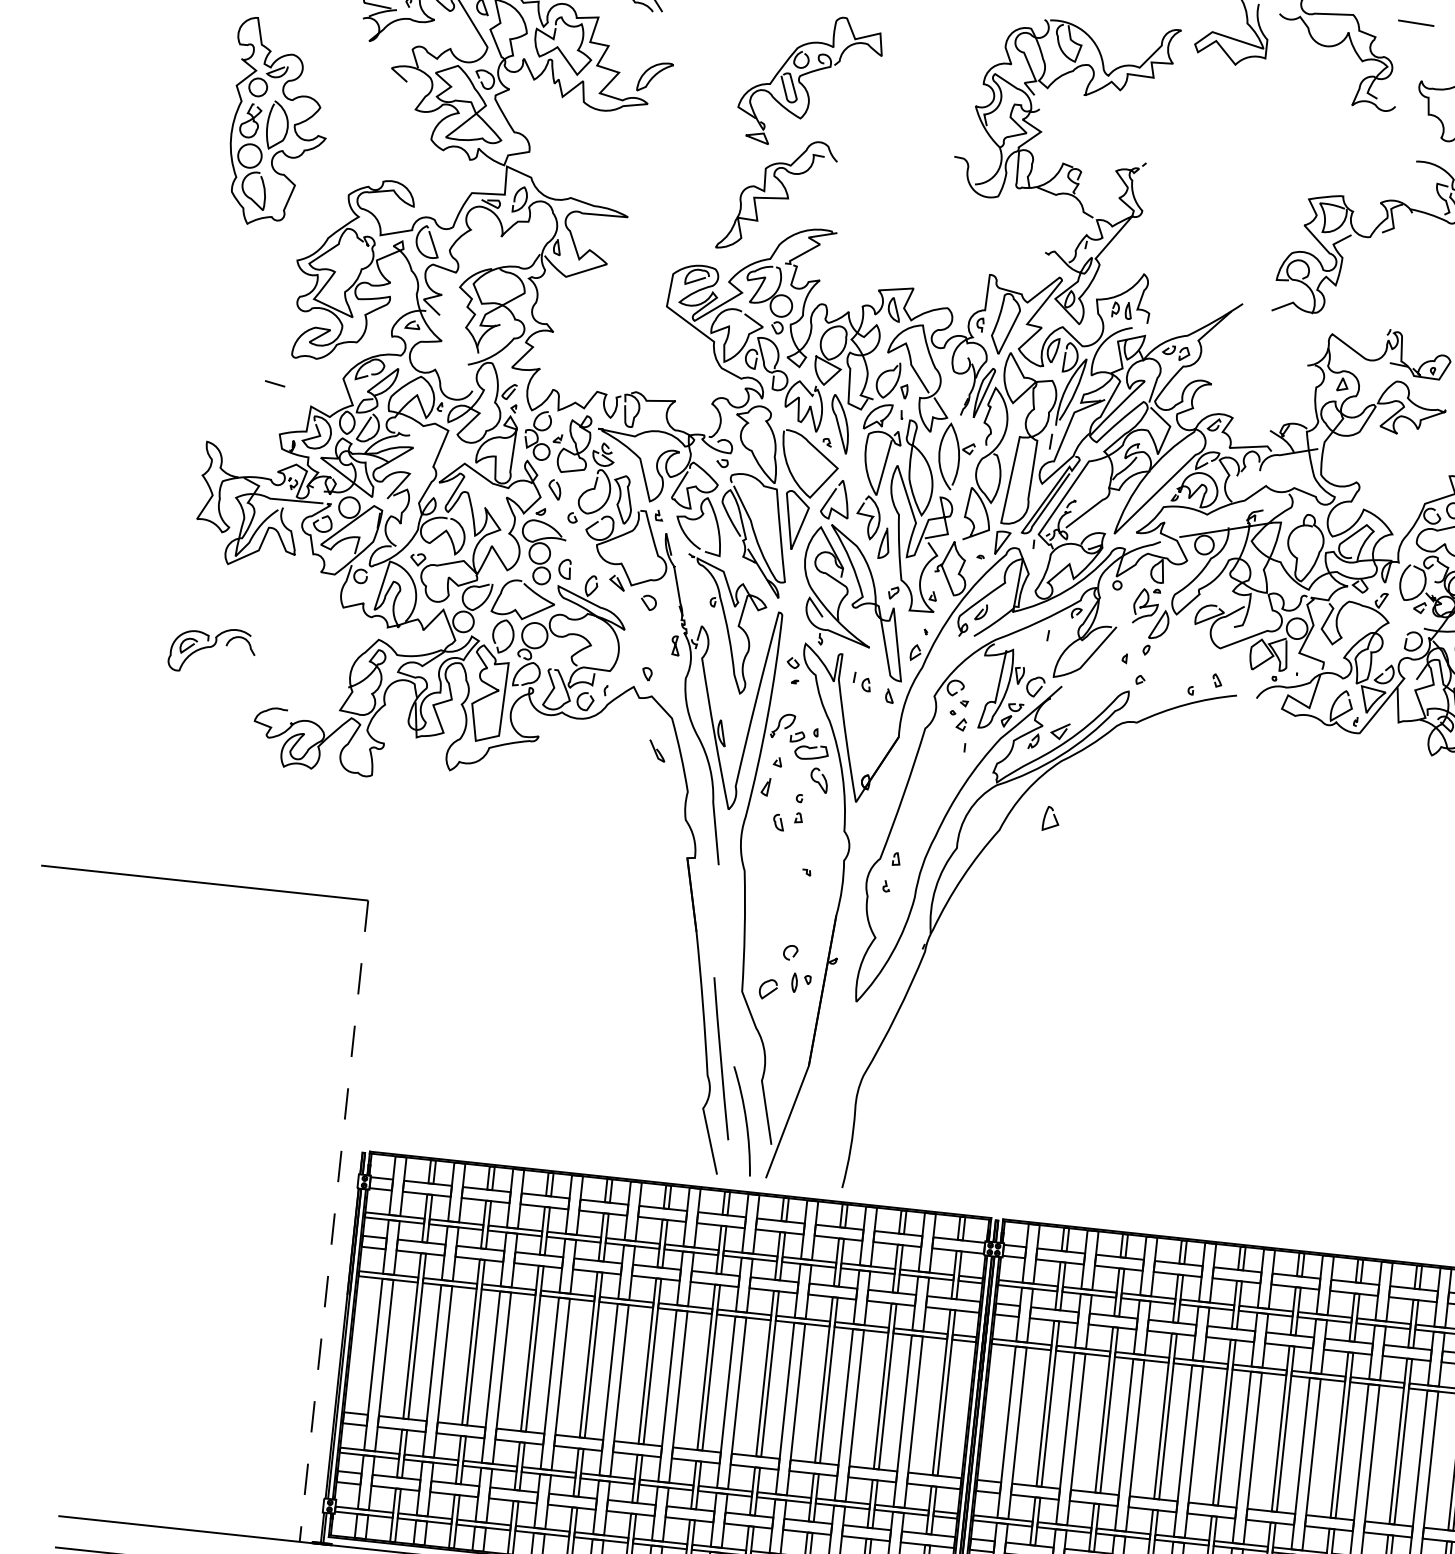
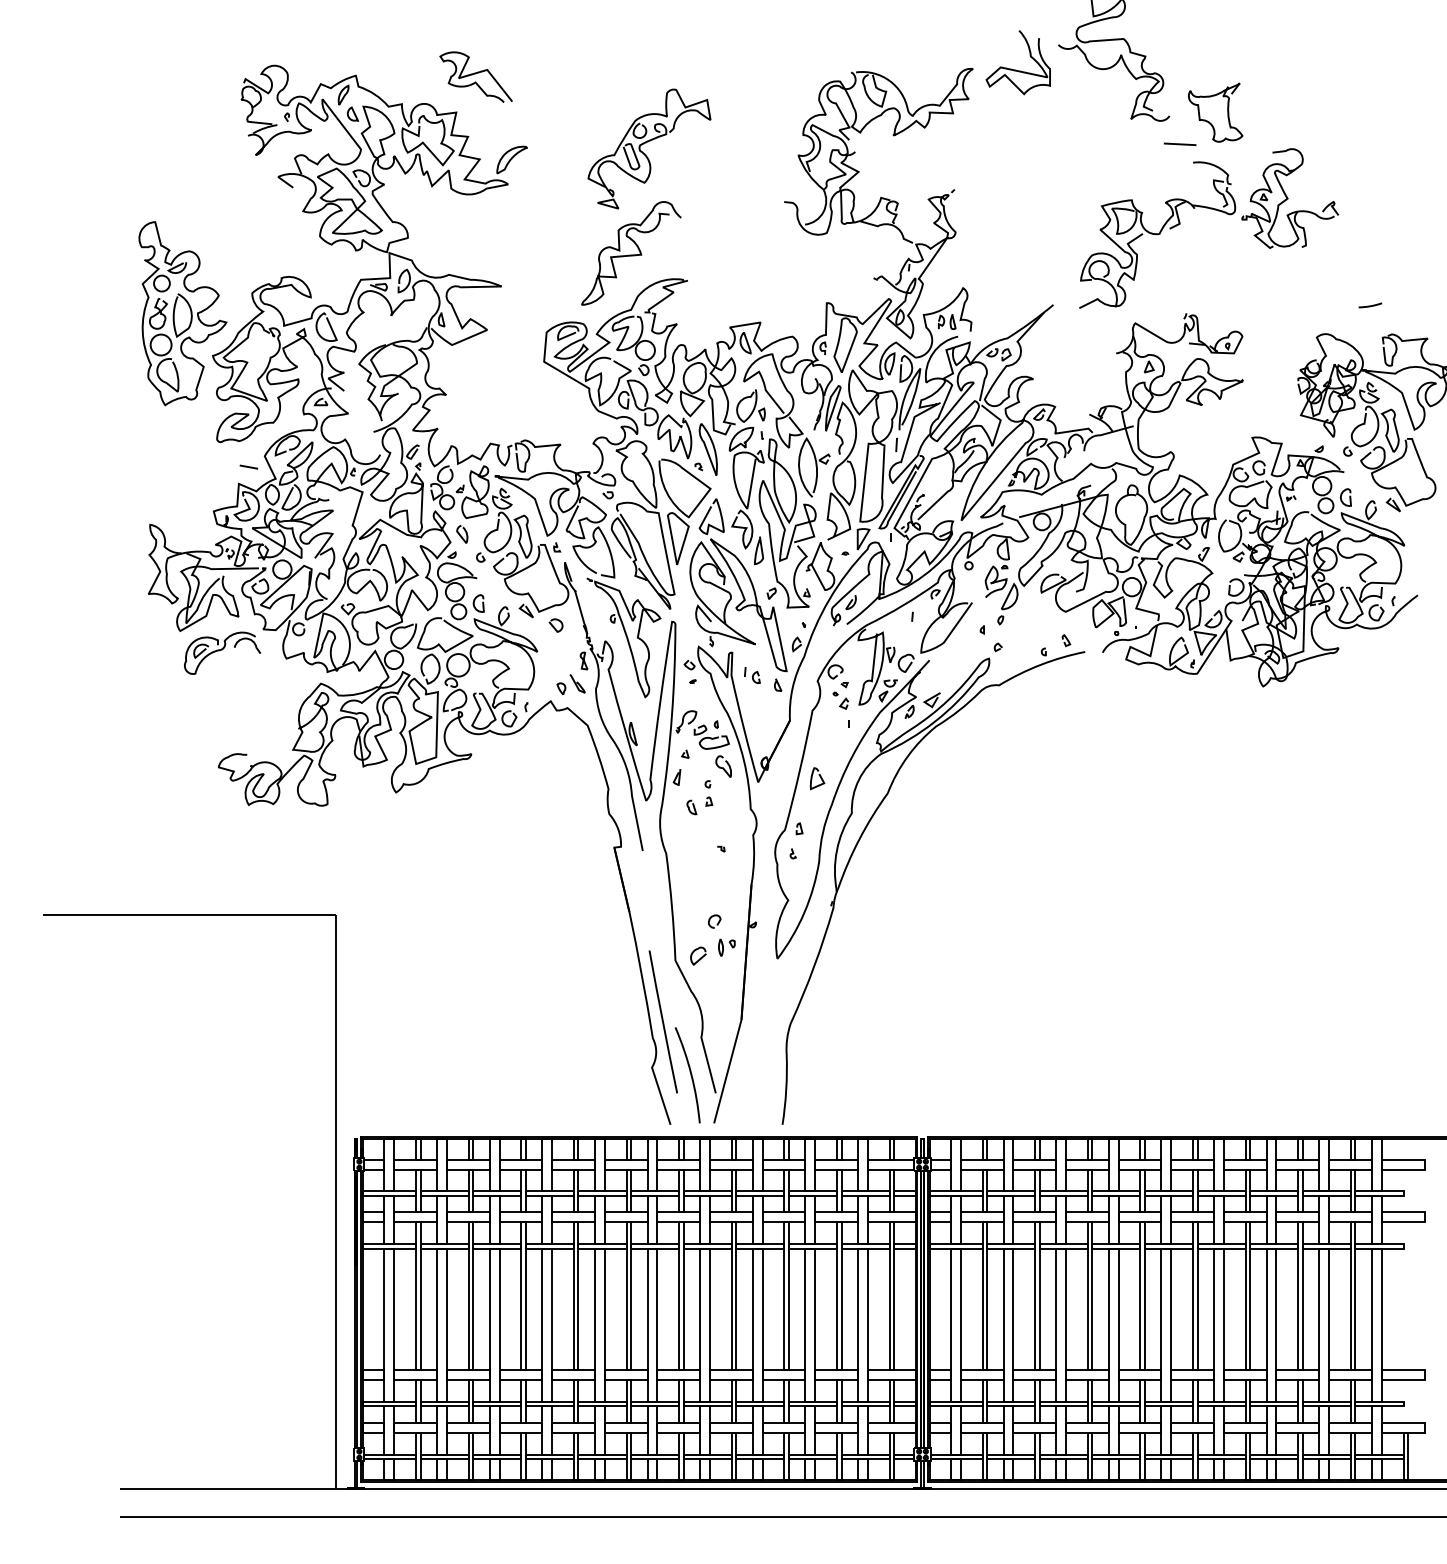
line: (1415, 22) -> (1179, 143), moved
part: (277, 123) -> (182, 313), moved
line: (274, 383) -> (248, 466), moved
part: (212, 649) -> (222, 652), moved
curve: (657, 750) -> (577, 683), moved
curve: (1053, 816) -> (819, 776), moved
line: (334, 1221) -> (336, 1202), dashed -> solid

